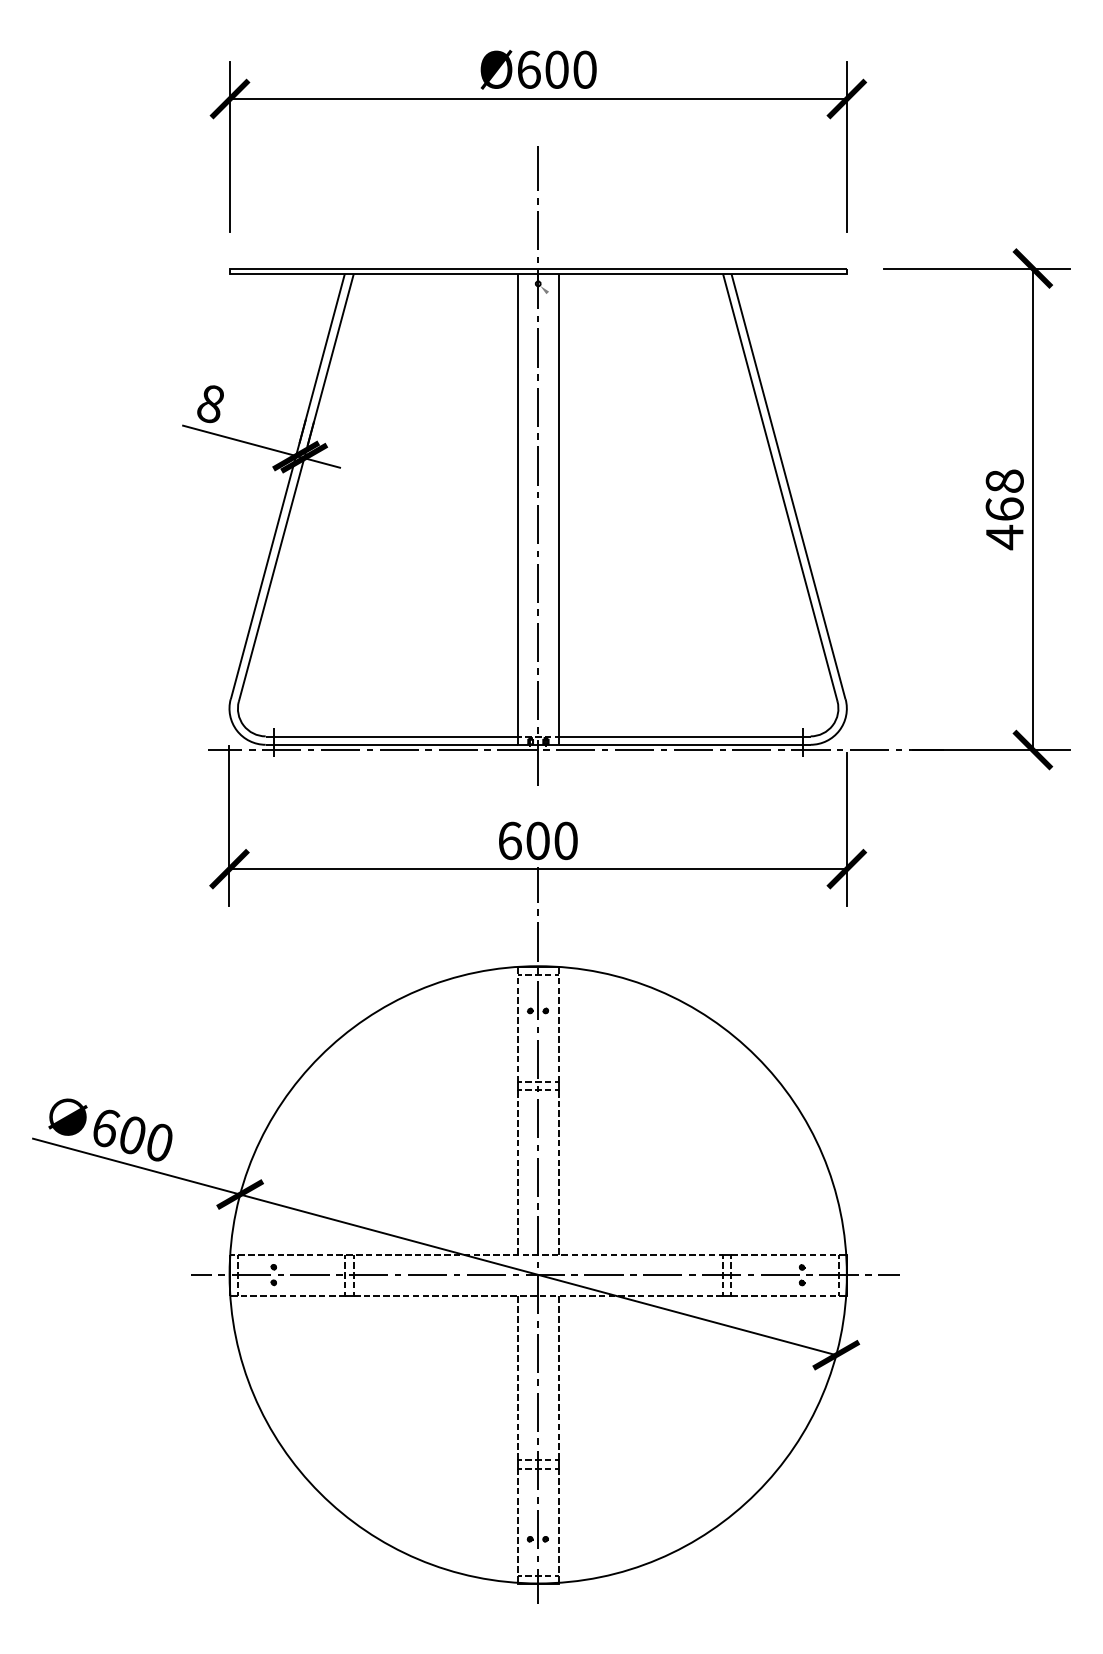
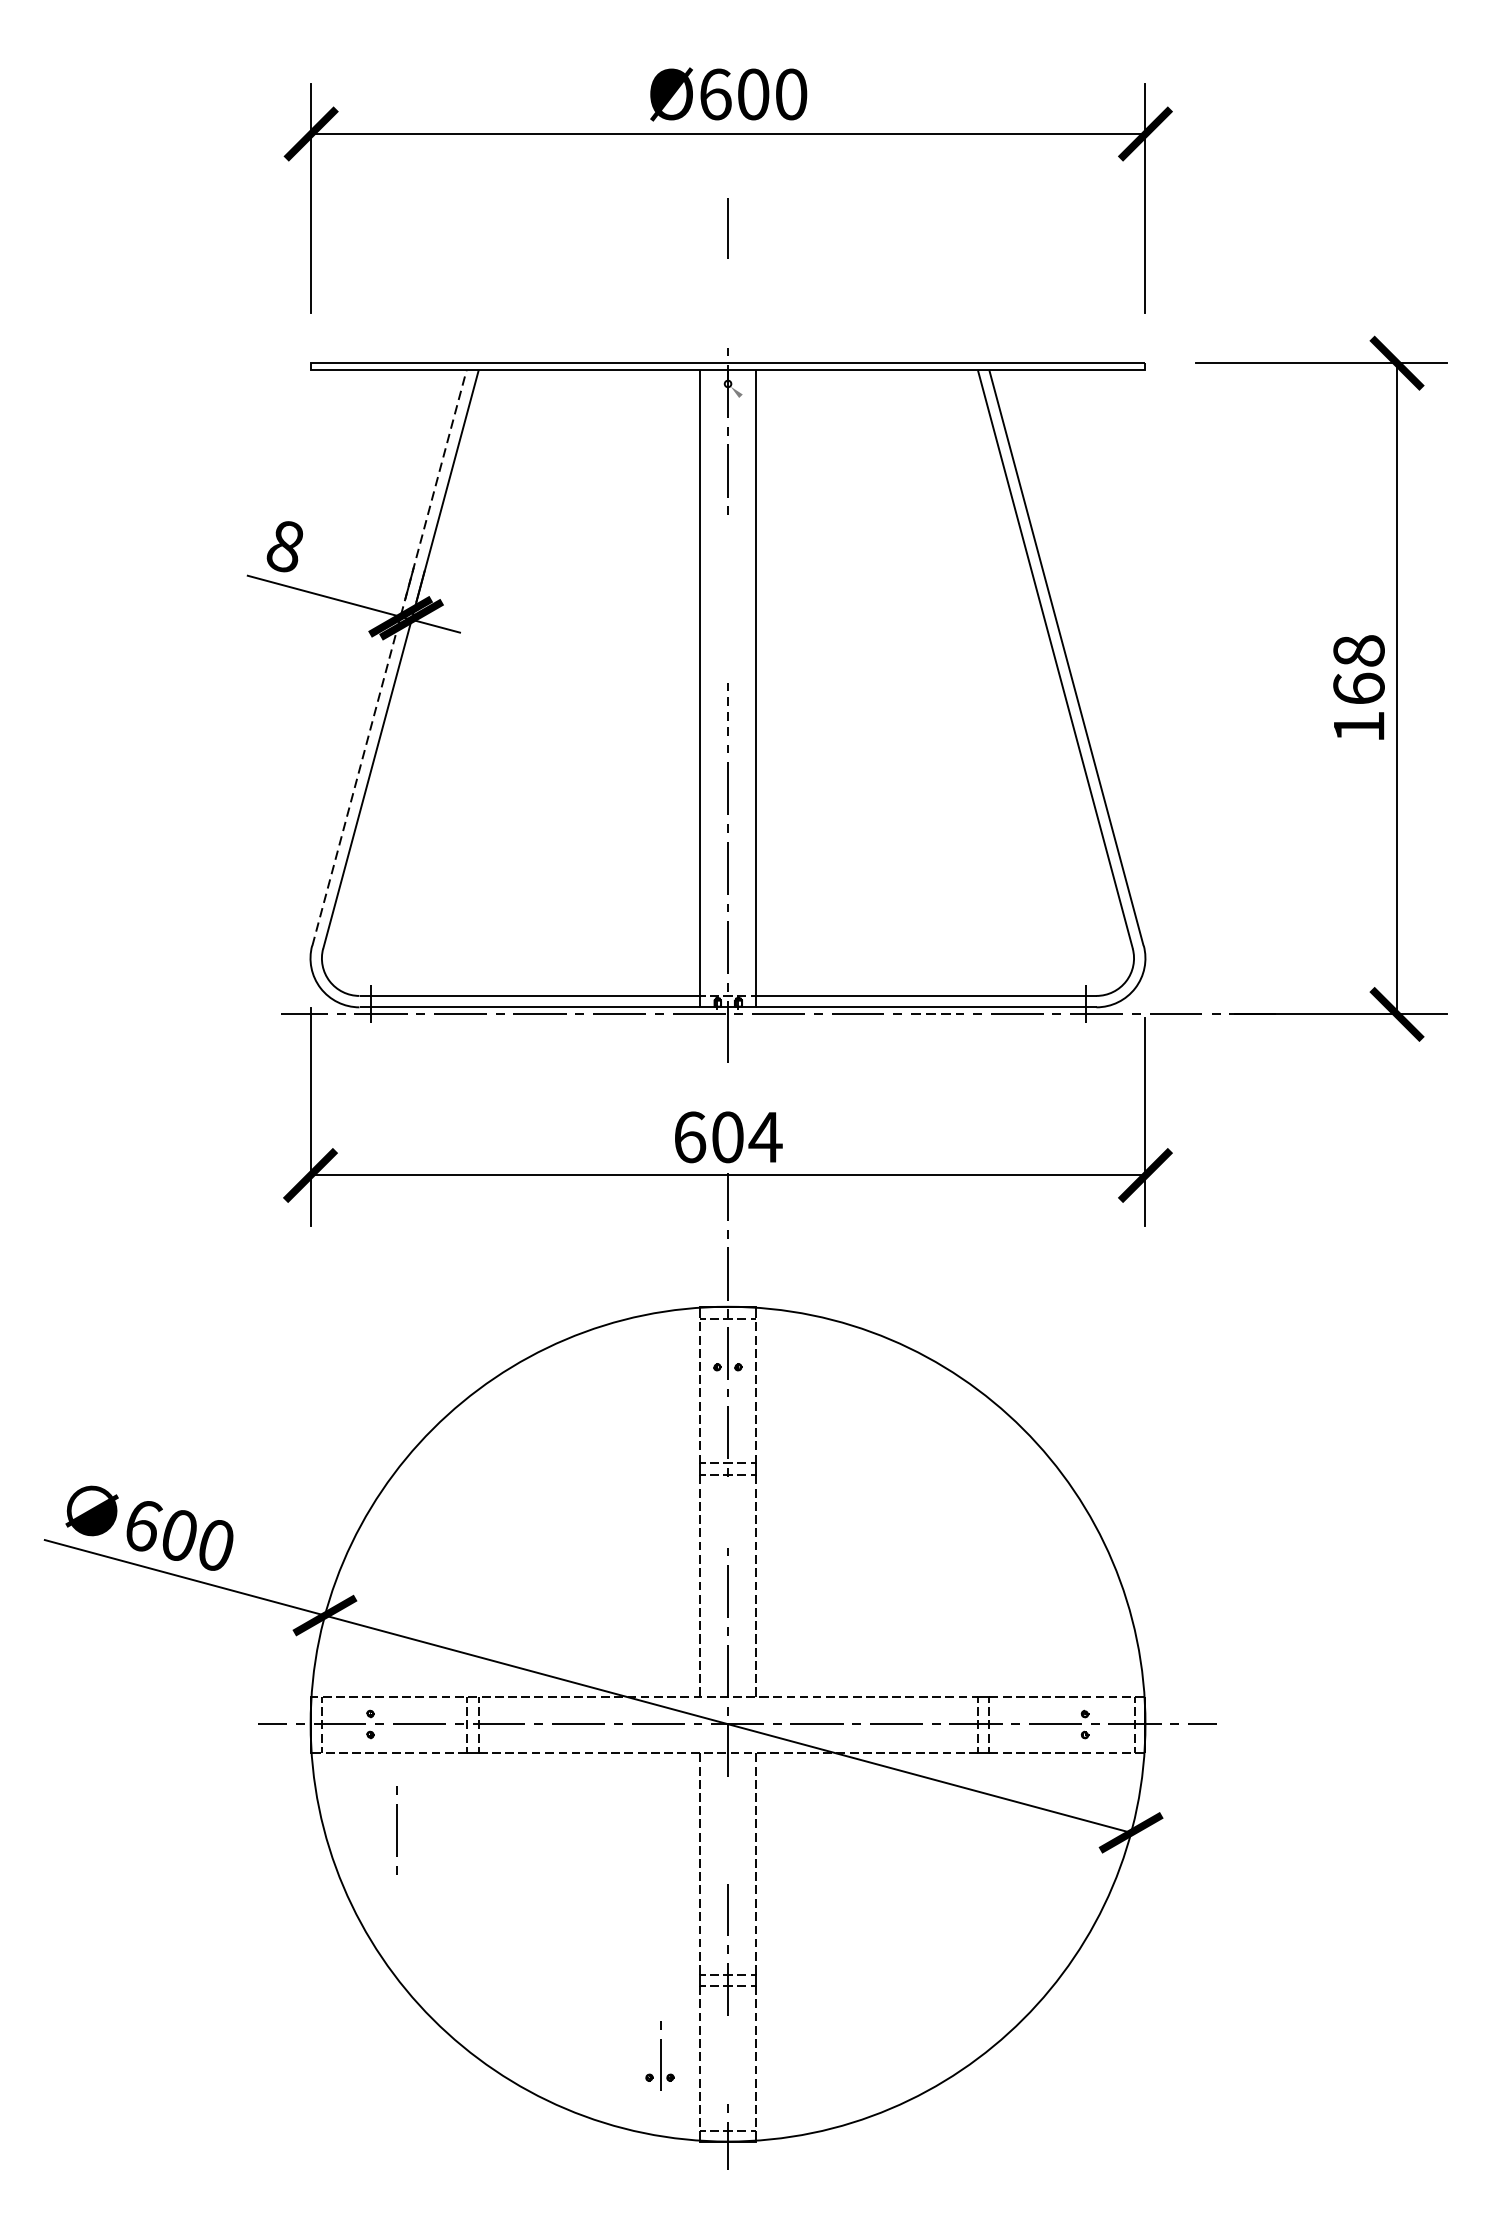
line: (537, 223) -> (727, 302), removed
line: (537, 439) -> (727, 594), removed
line: (287, 486) -> (388, 658), solid -> dashed
line: (538, 524) -> (728, 709), solid -> dashed
text: (1004, 537) -> (1358, 726), 468 -> 168
line: (693, 750) -> (938, 1015), solid -> dashed
text: (565, 840) -> (764, 1136), 600 -> 604
line: (537, 1118) -> (727, 1512), removed
line: (537, 1353) -> (395, 1830), moved
part: (537, 1522) -> (659, 2055), moved

